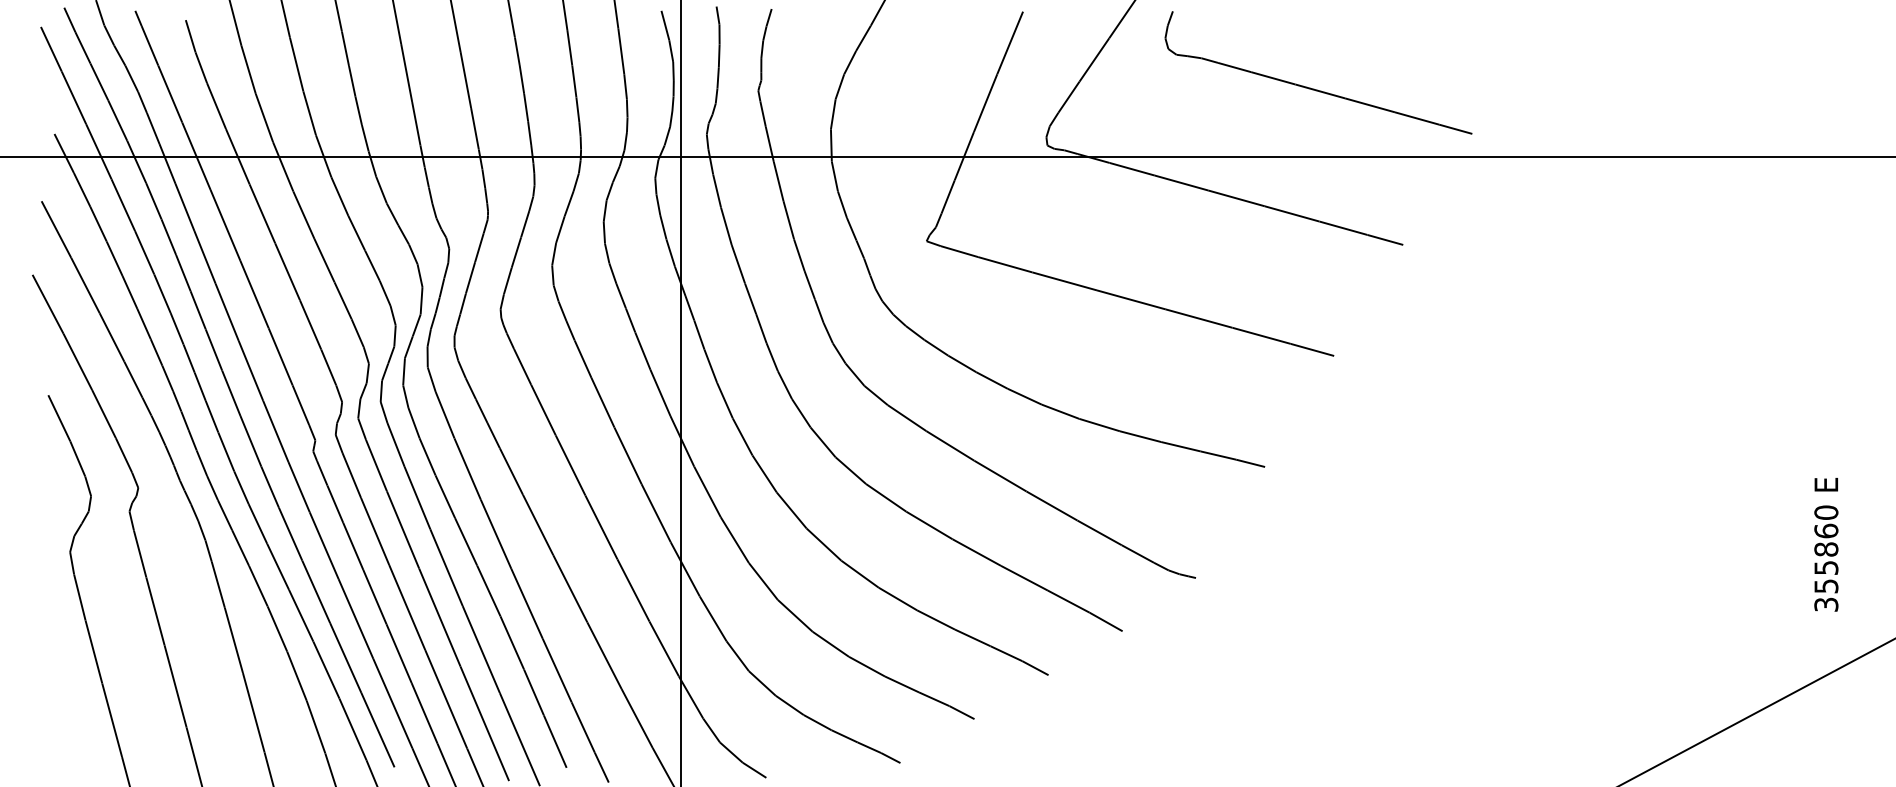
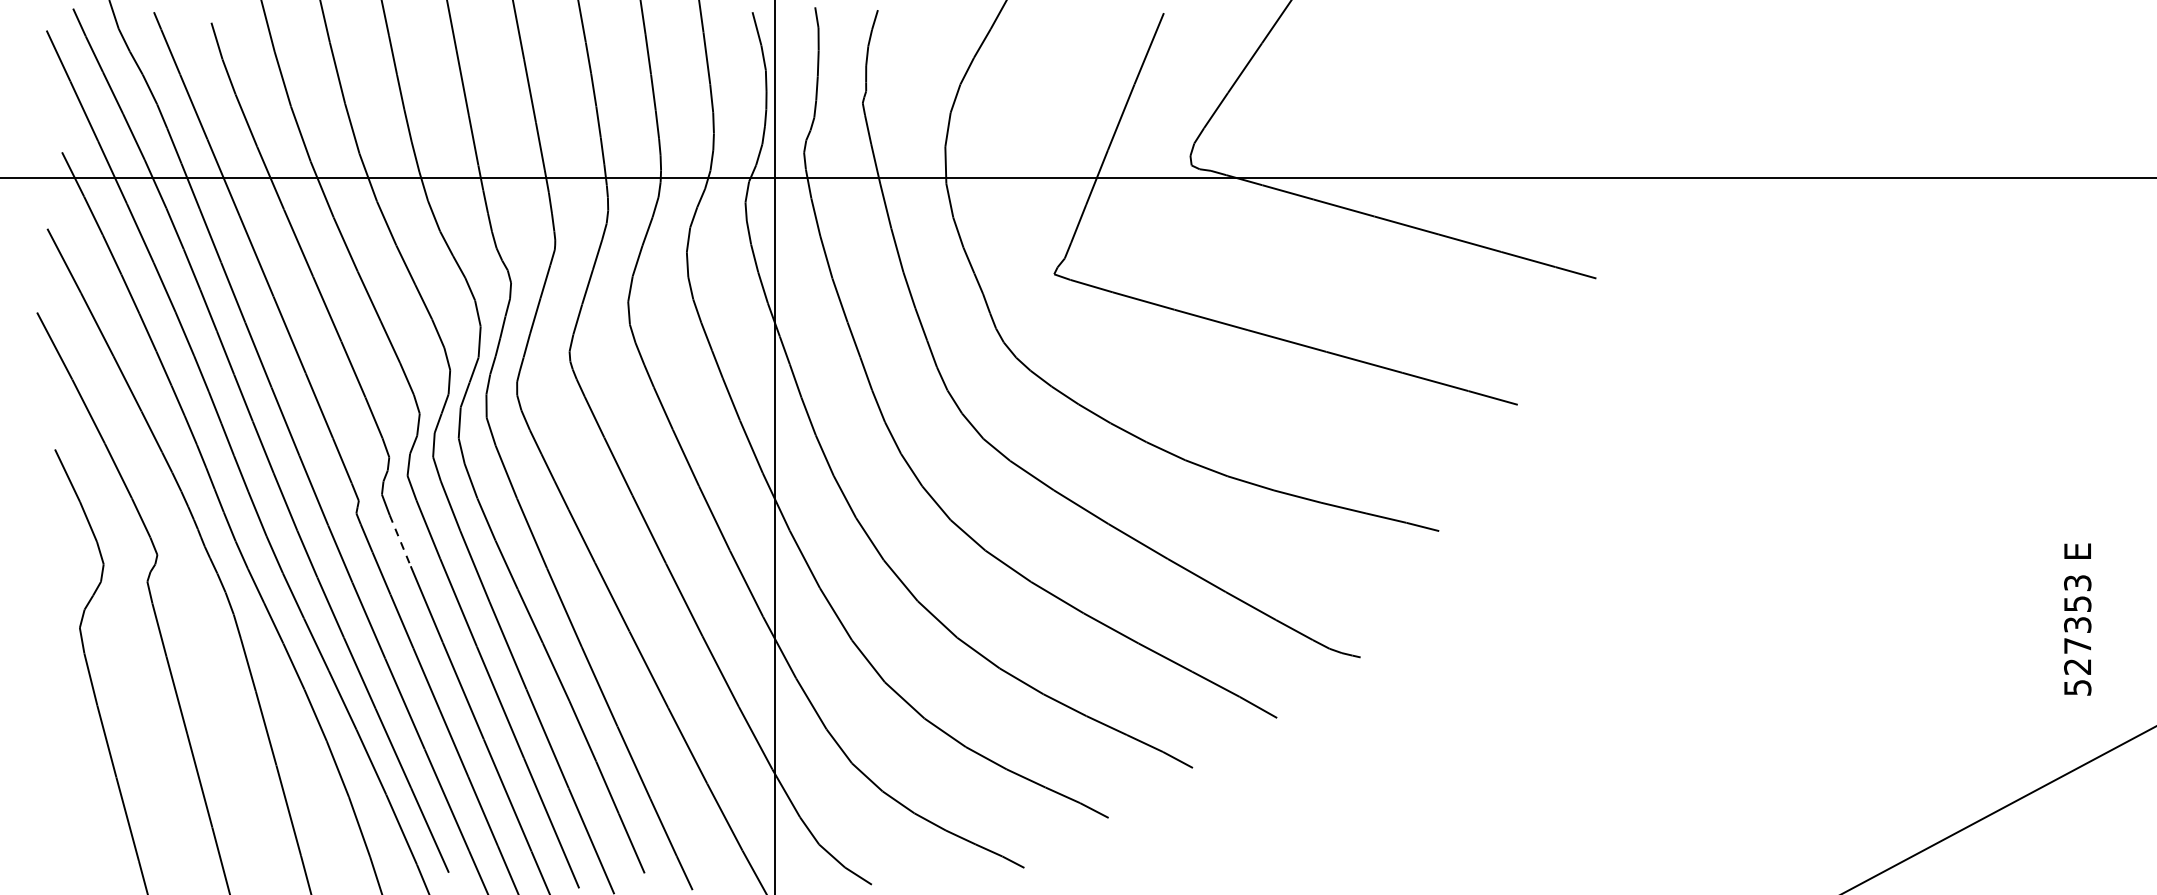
part: (1314, 88) -> (1495, 100), removed
line: (351, 475) -> (399, 540), solid -> dashed
text: (1826, 558) -> (2077, 635), 355860 -> 527353

